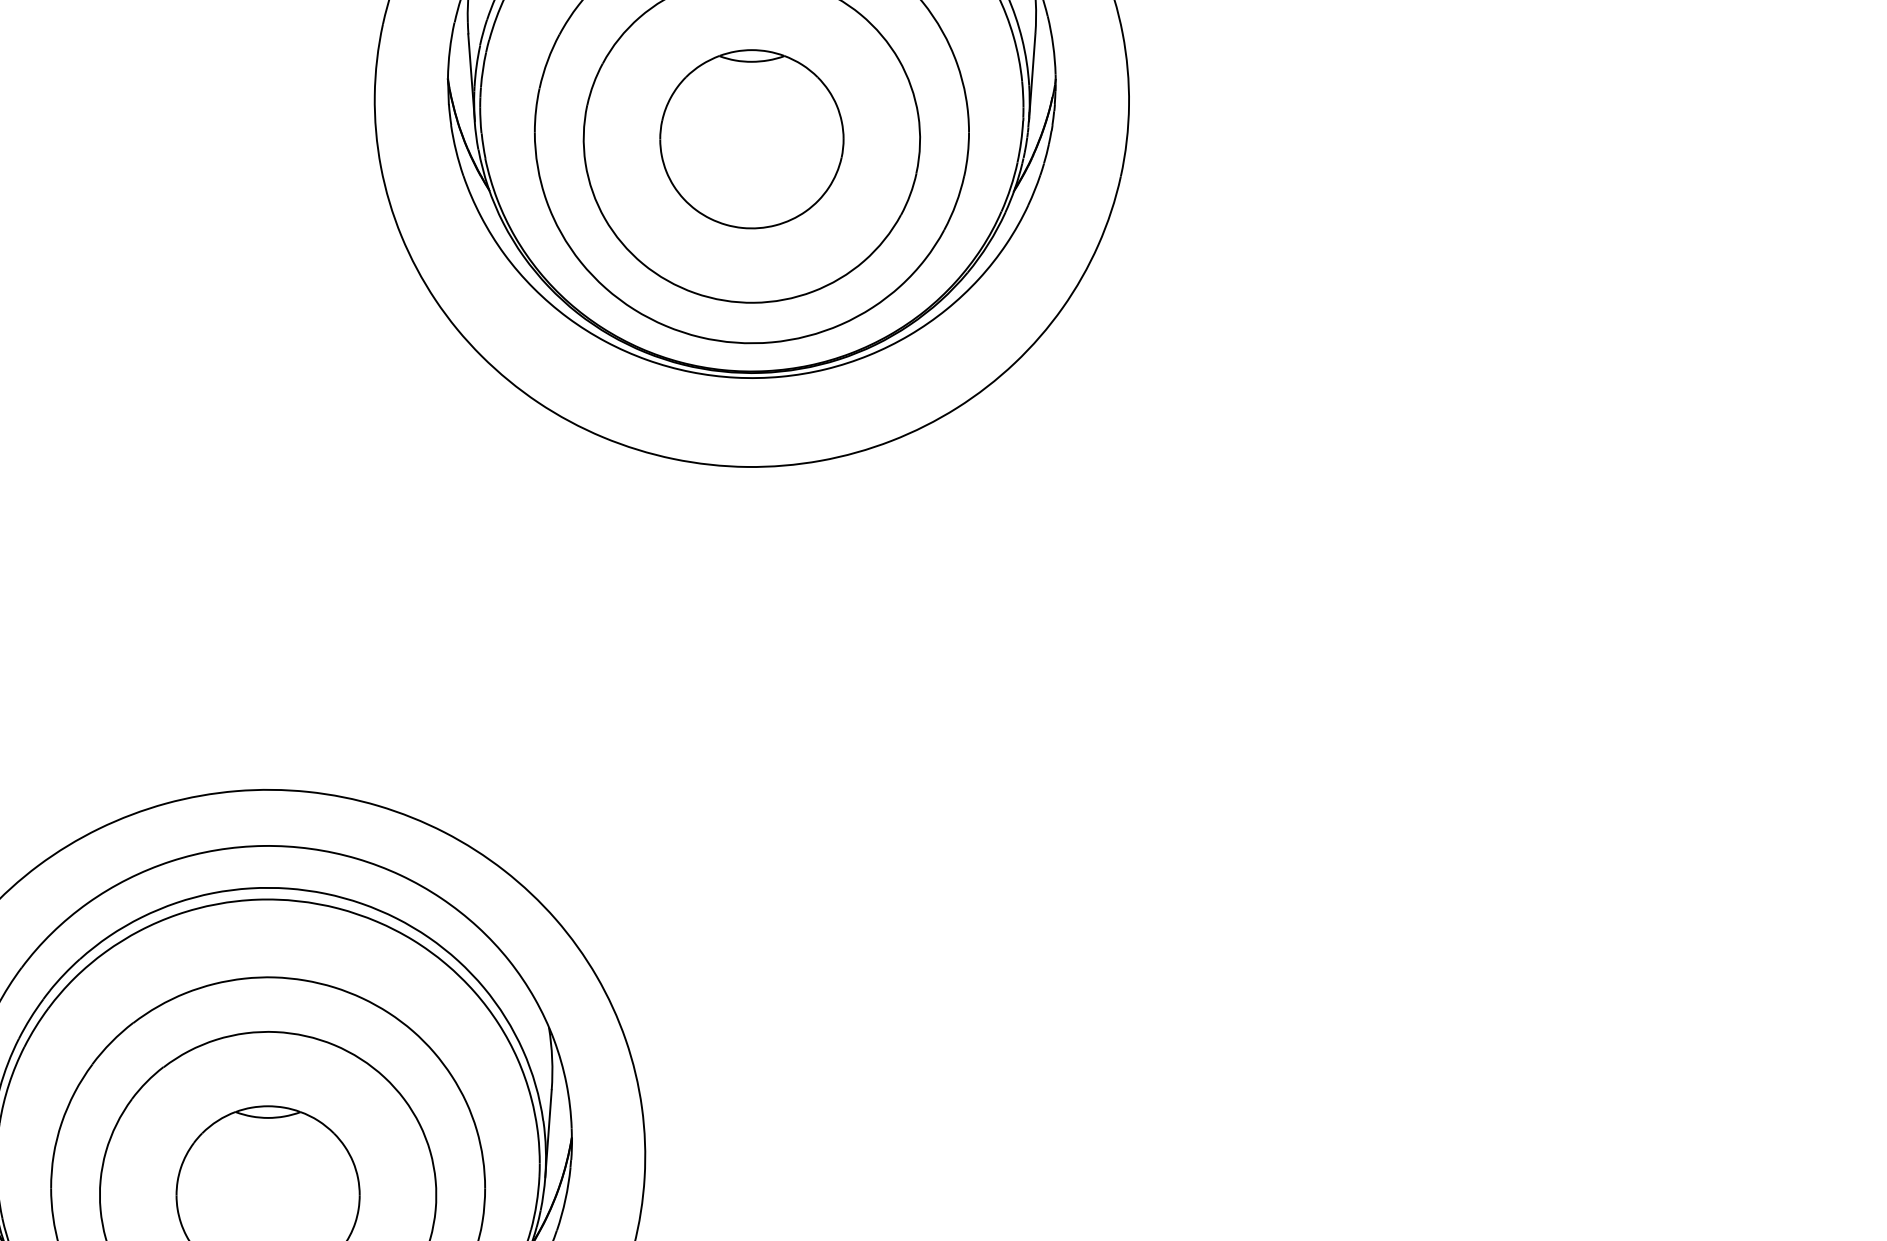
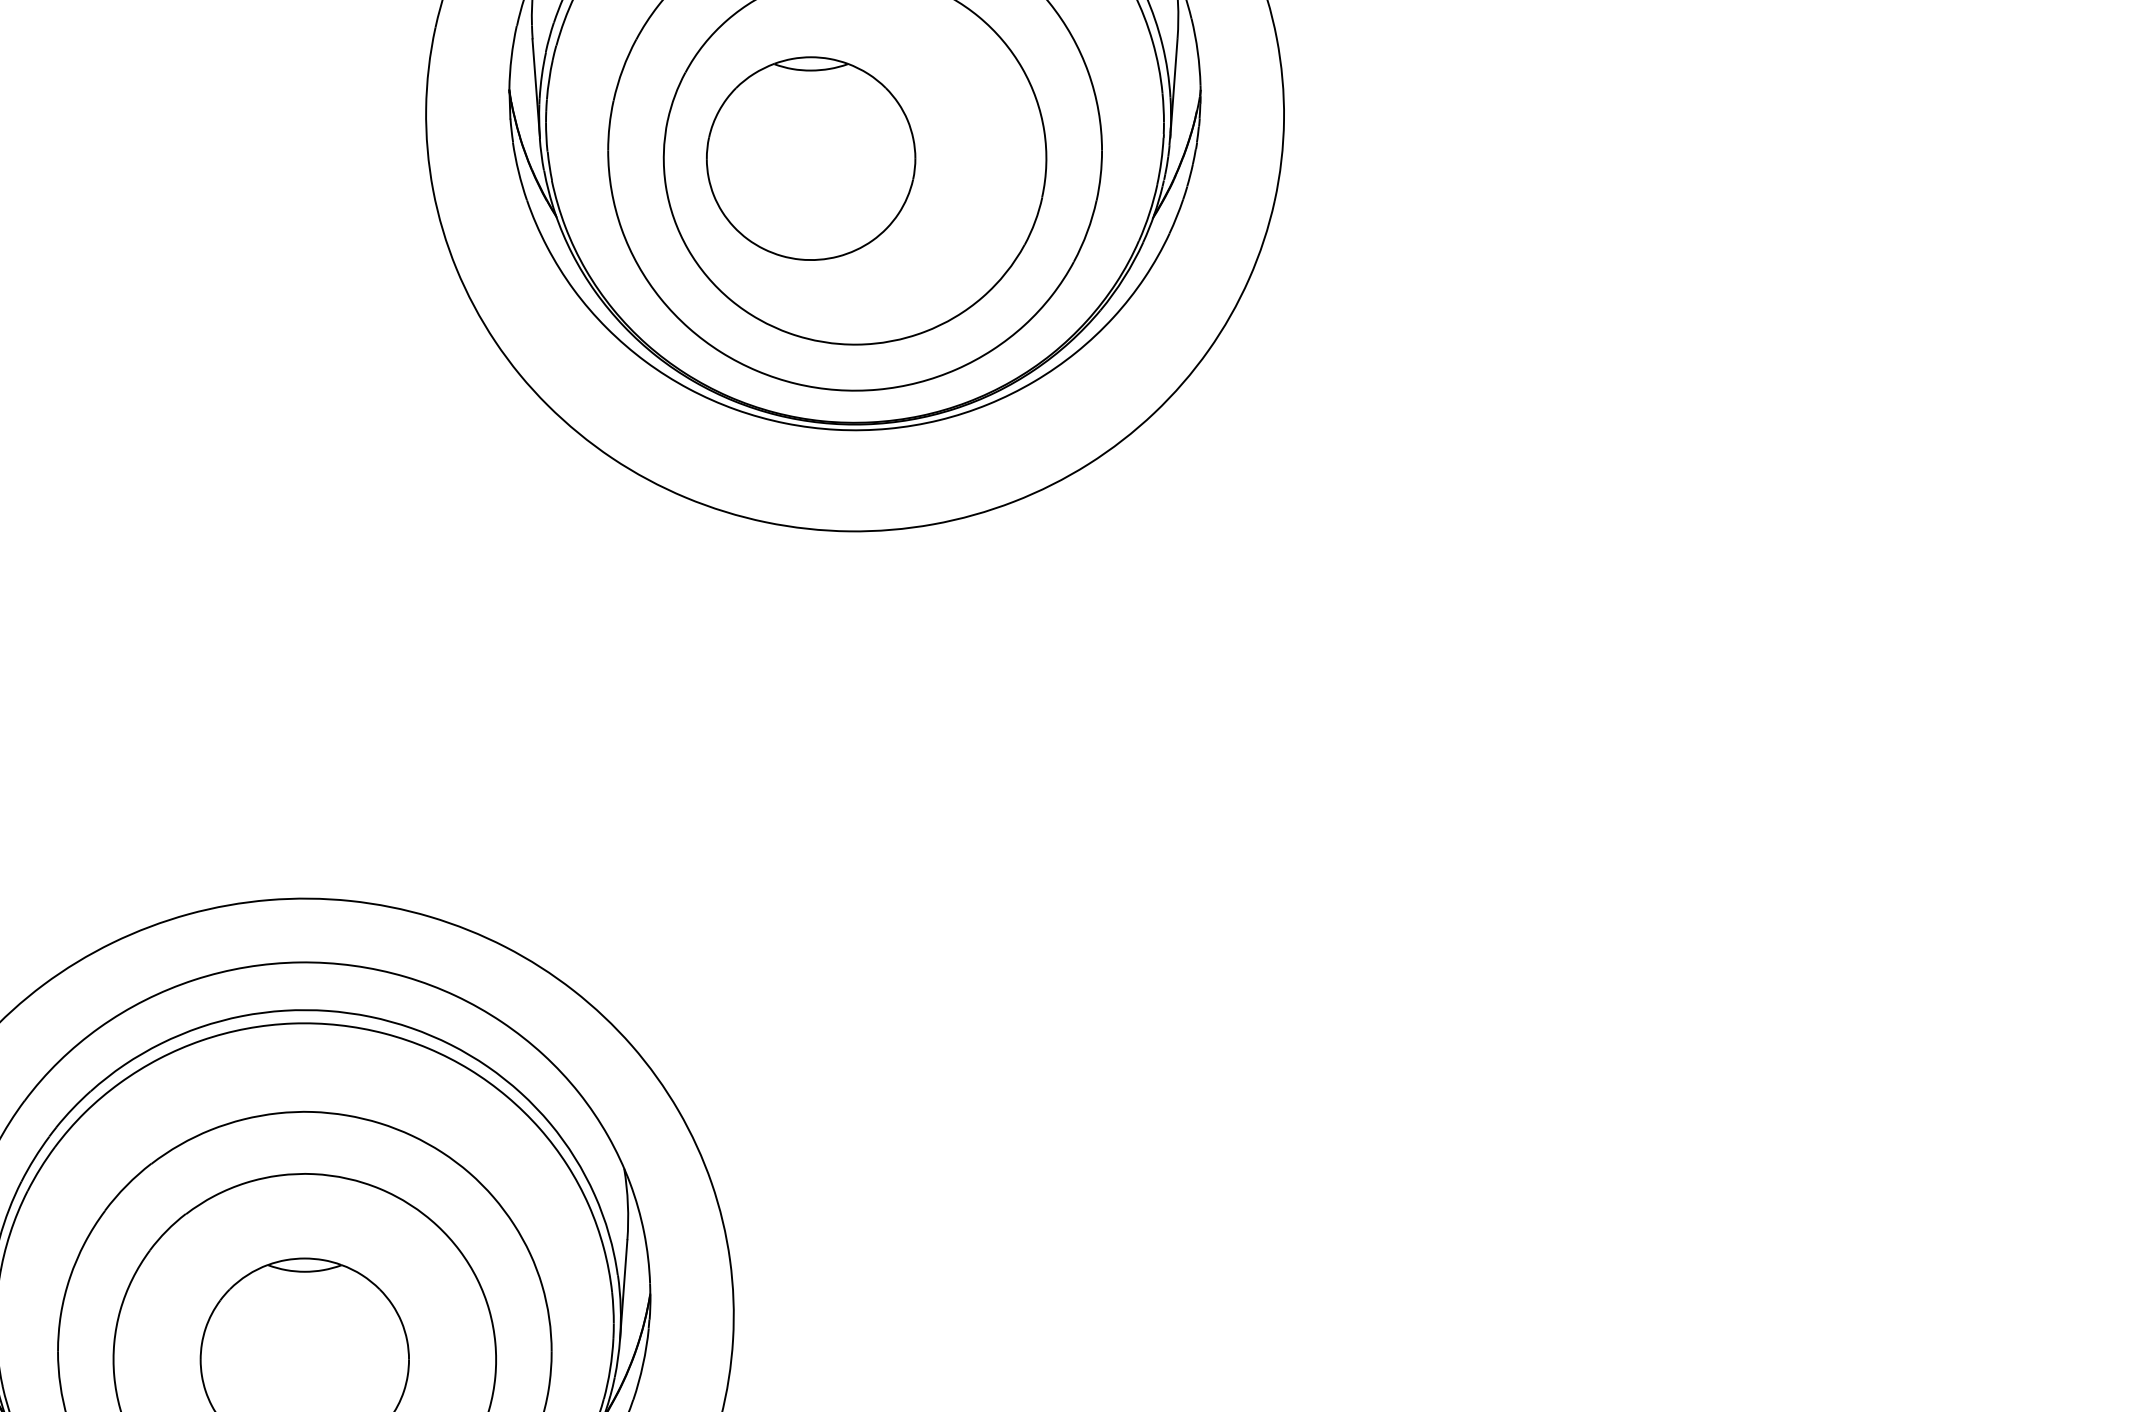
part: (752, 139) -> (811, 158), moved

